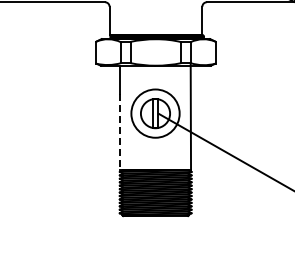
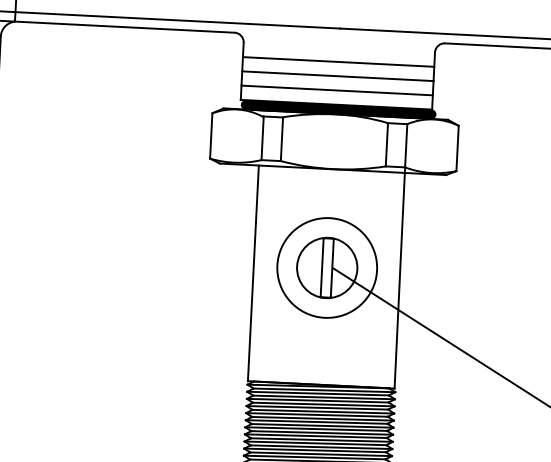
line: (155, 13) -> (337, 61), added
line: (155, 20) -> (336, 75), added
line: (155, 27) -> (336, 90), added
line: (119, 132) -> (250, 303), dashed -> solid

